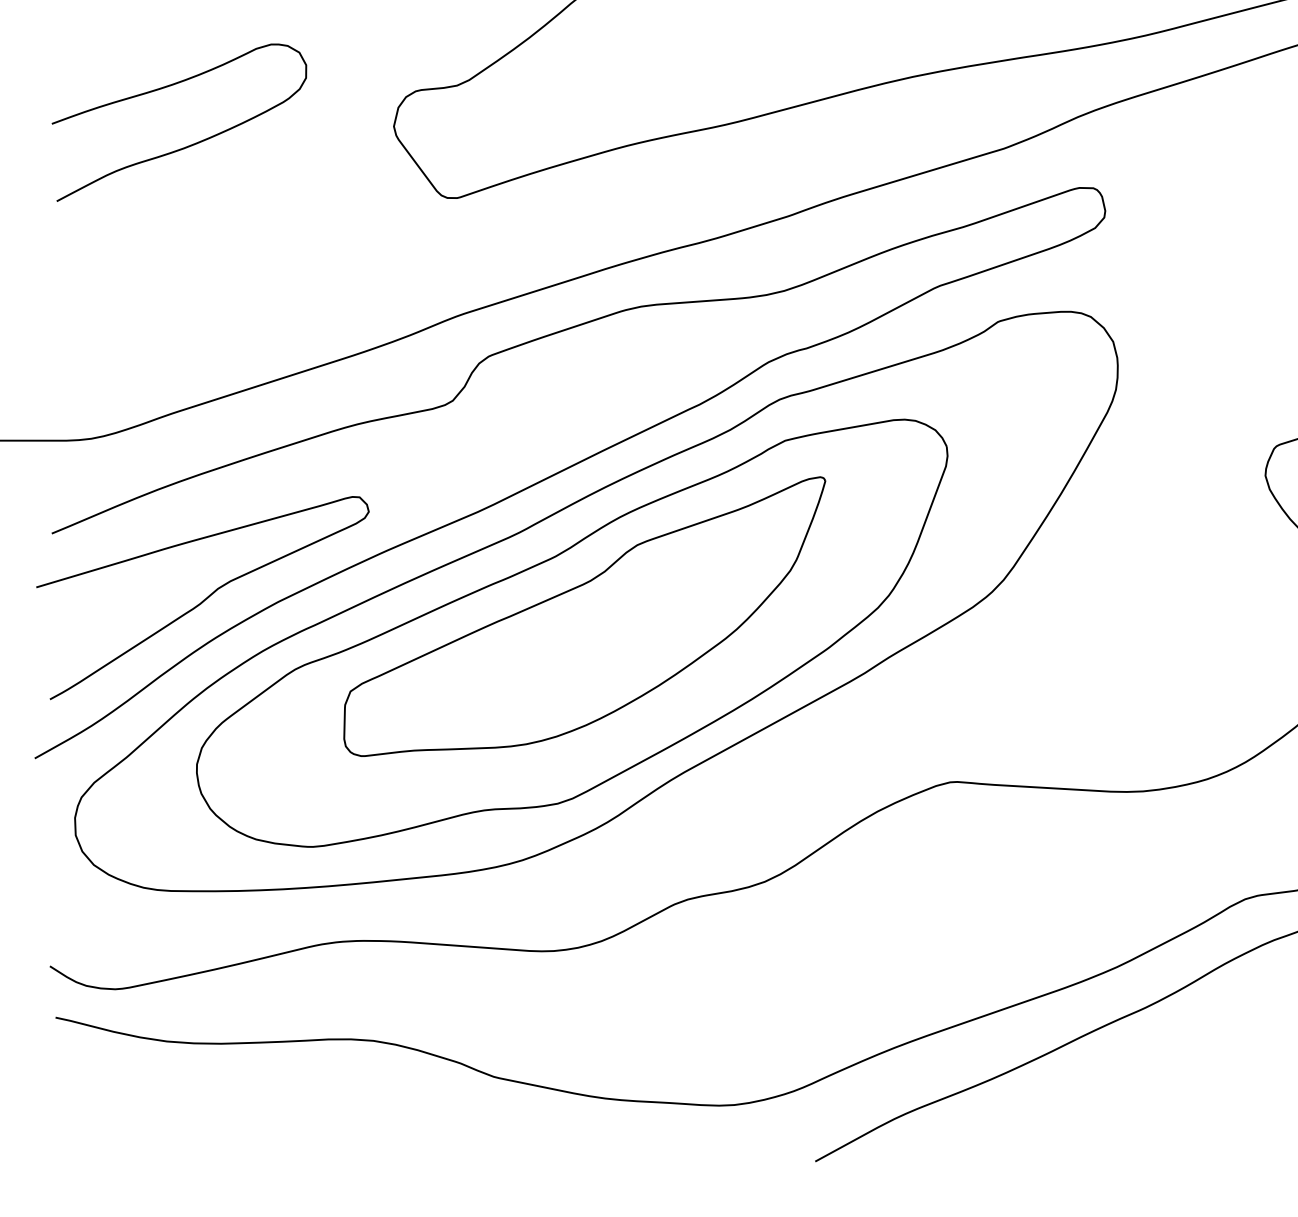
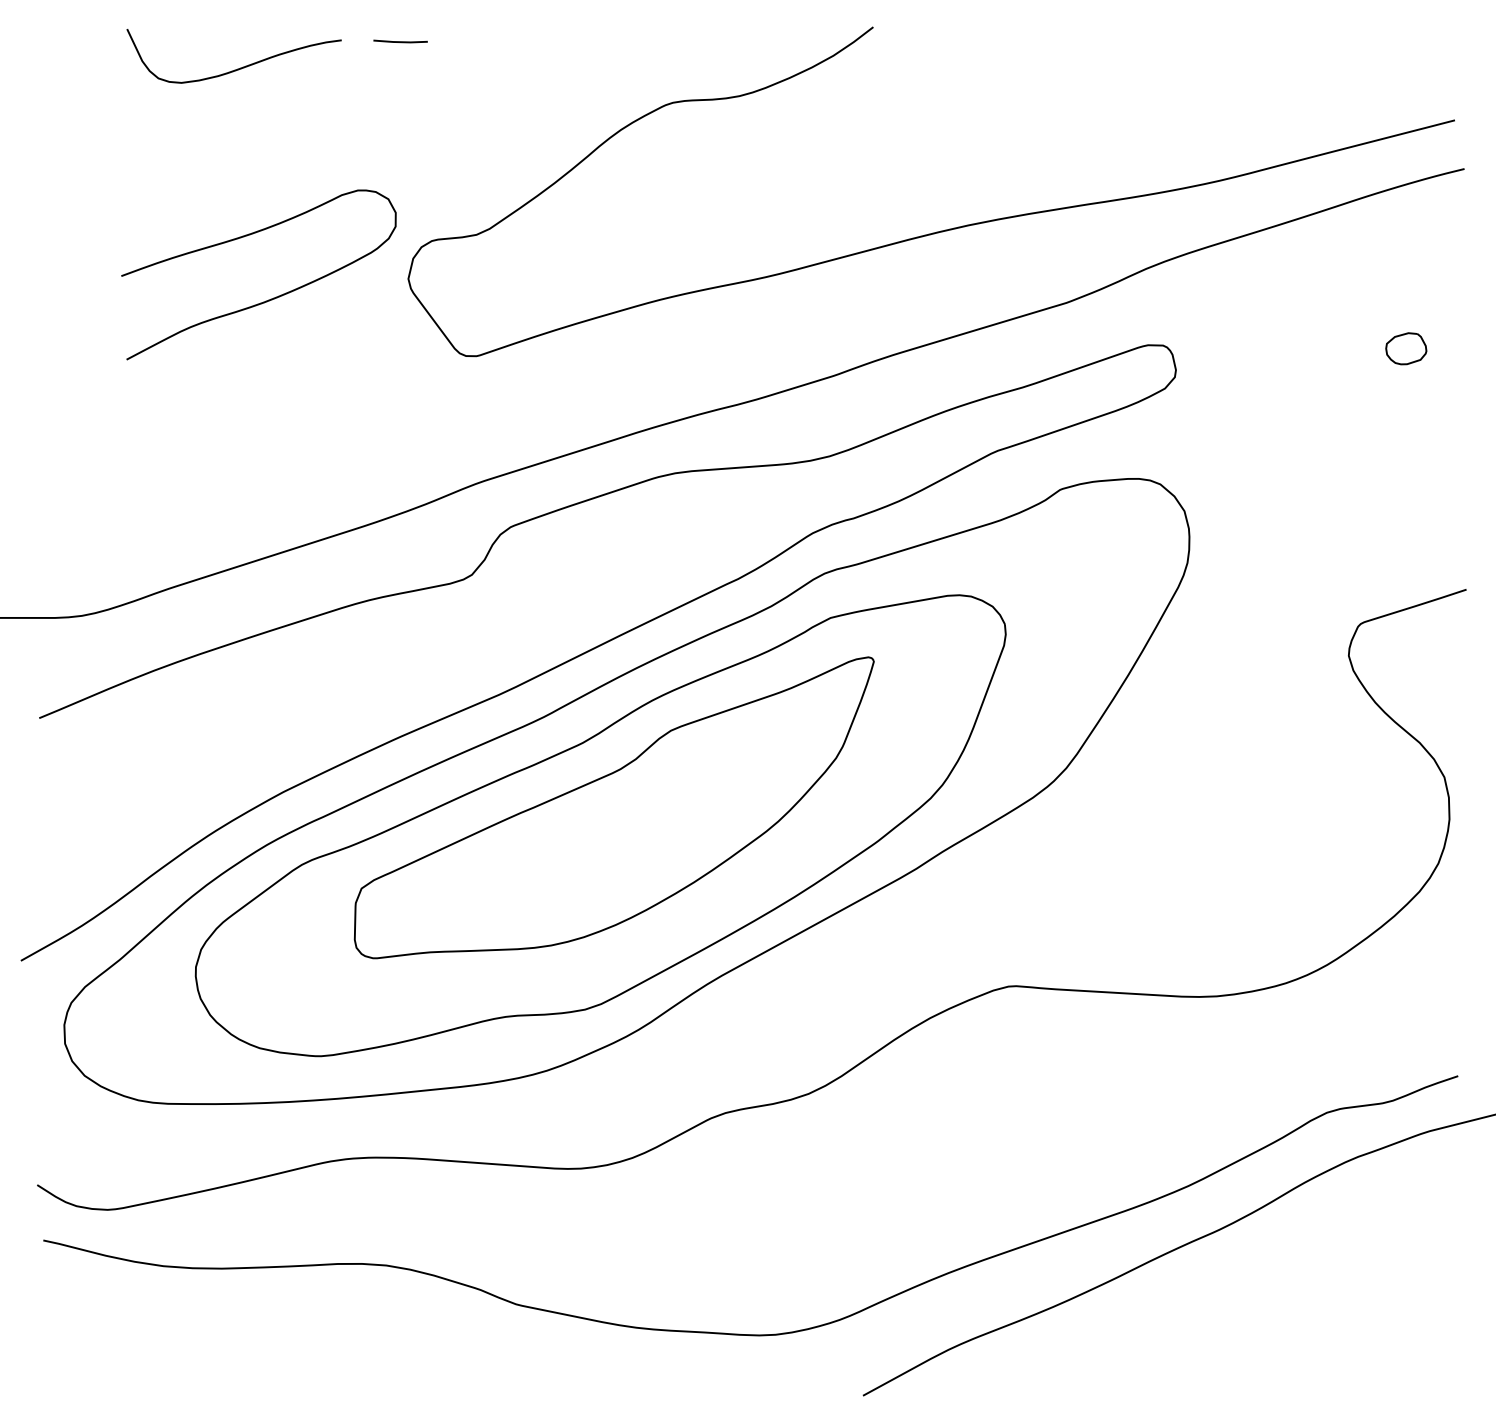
curve: (188, 145) -> (268, 299), moved
curve: (204, 598) -> (204, 788), removed

